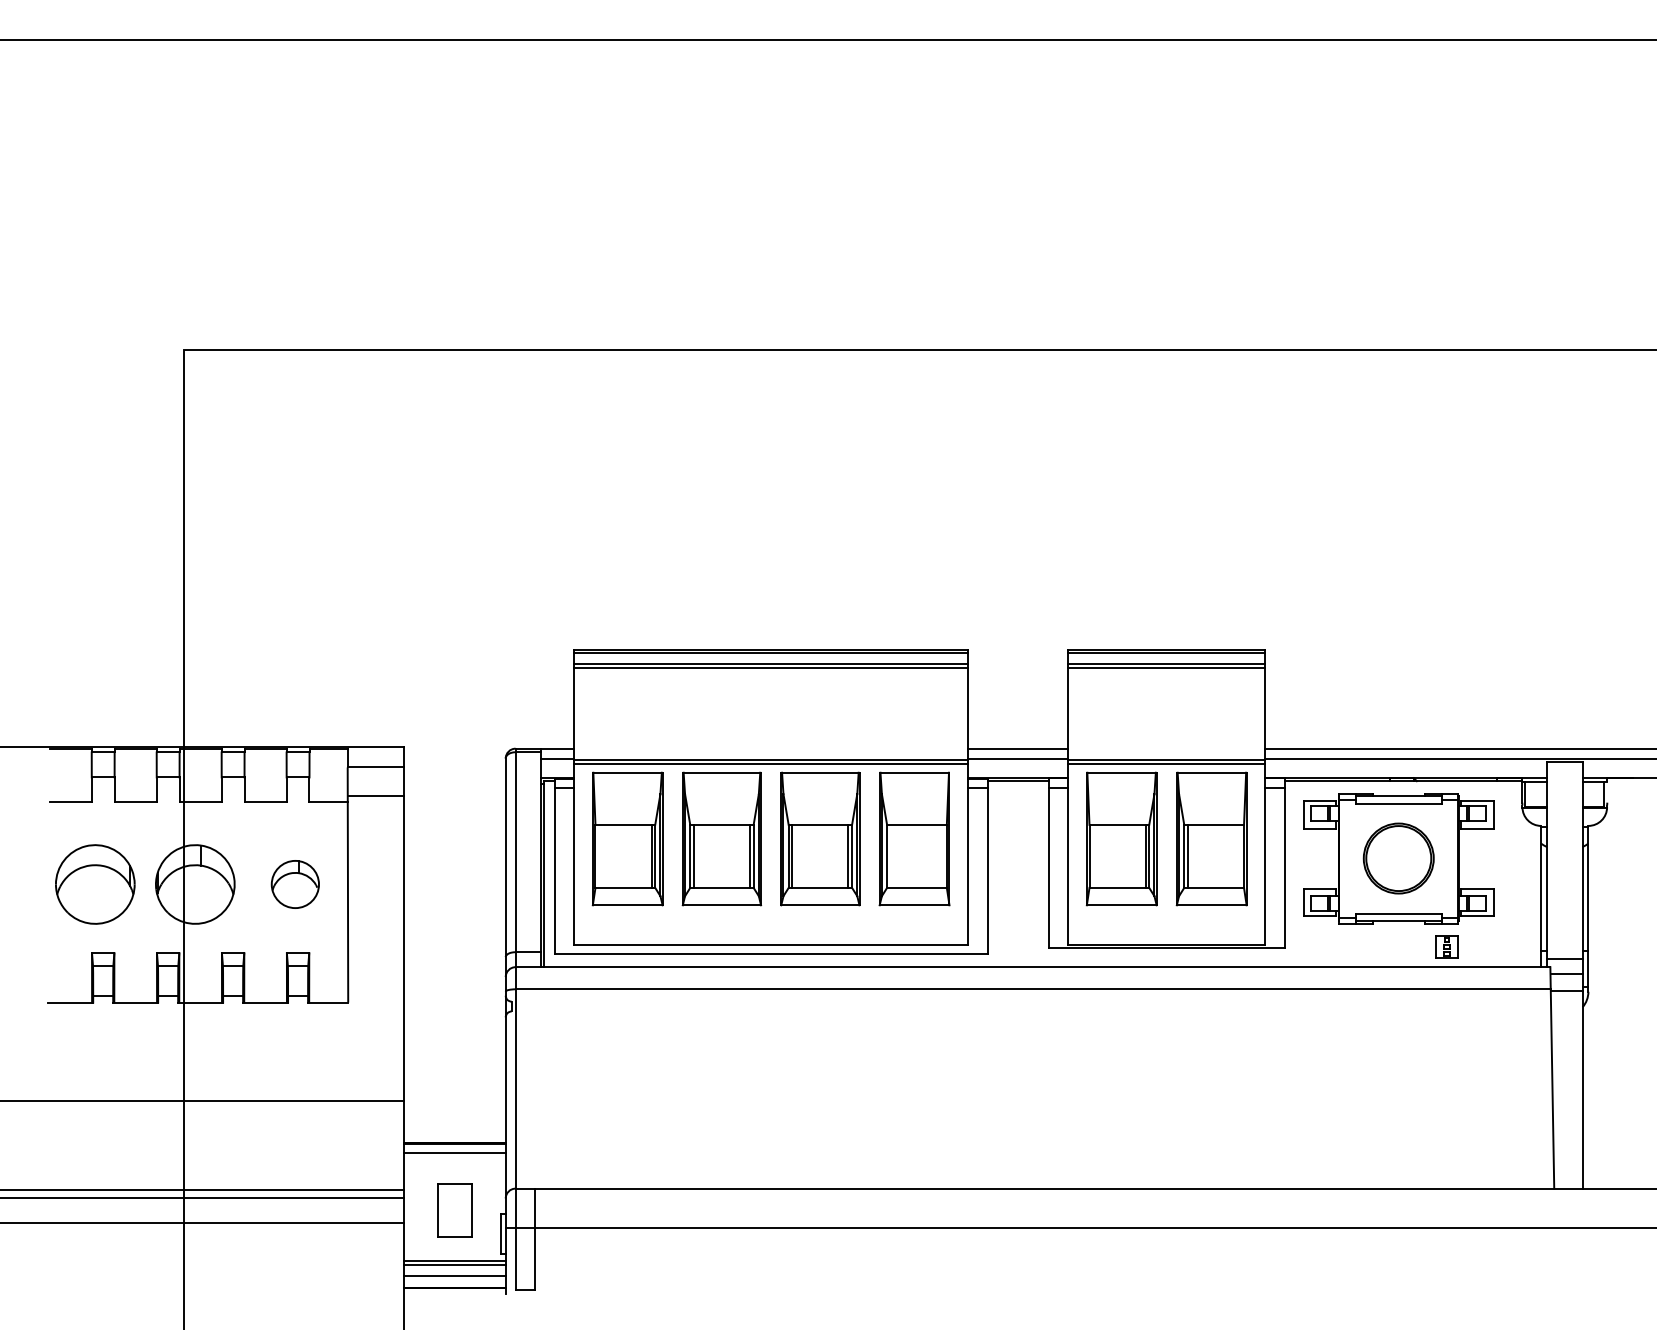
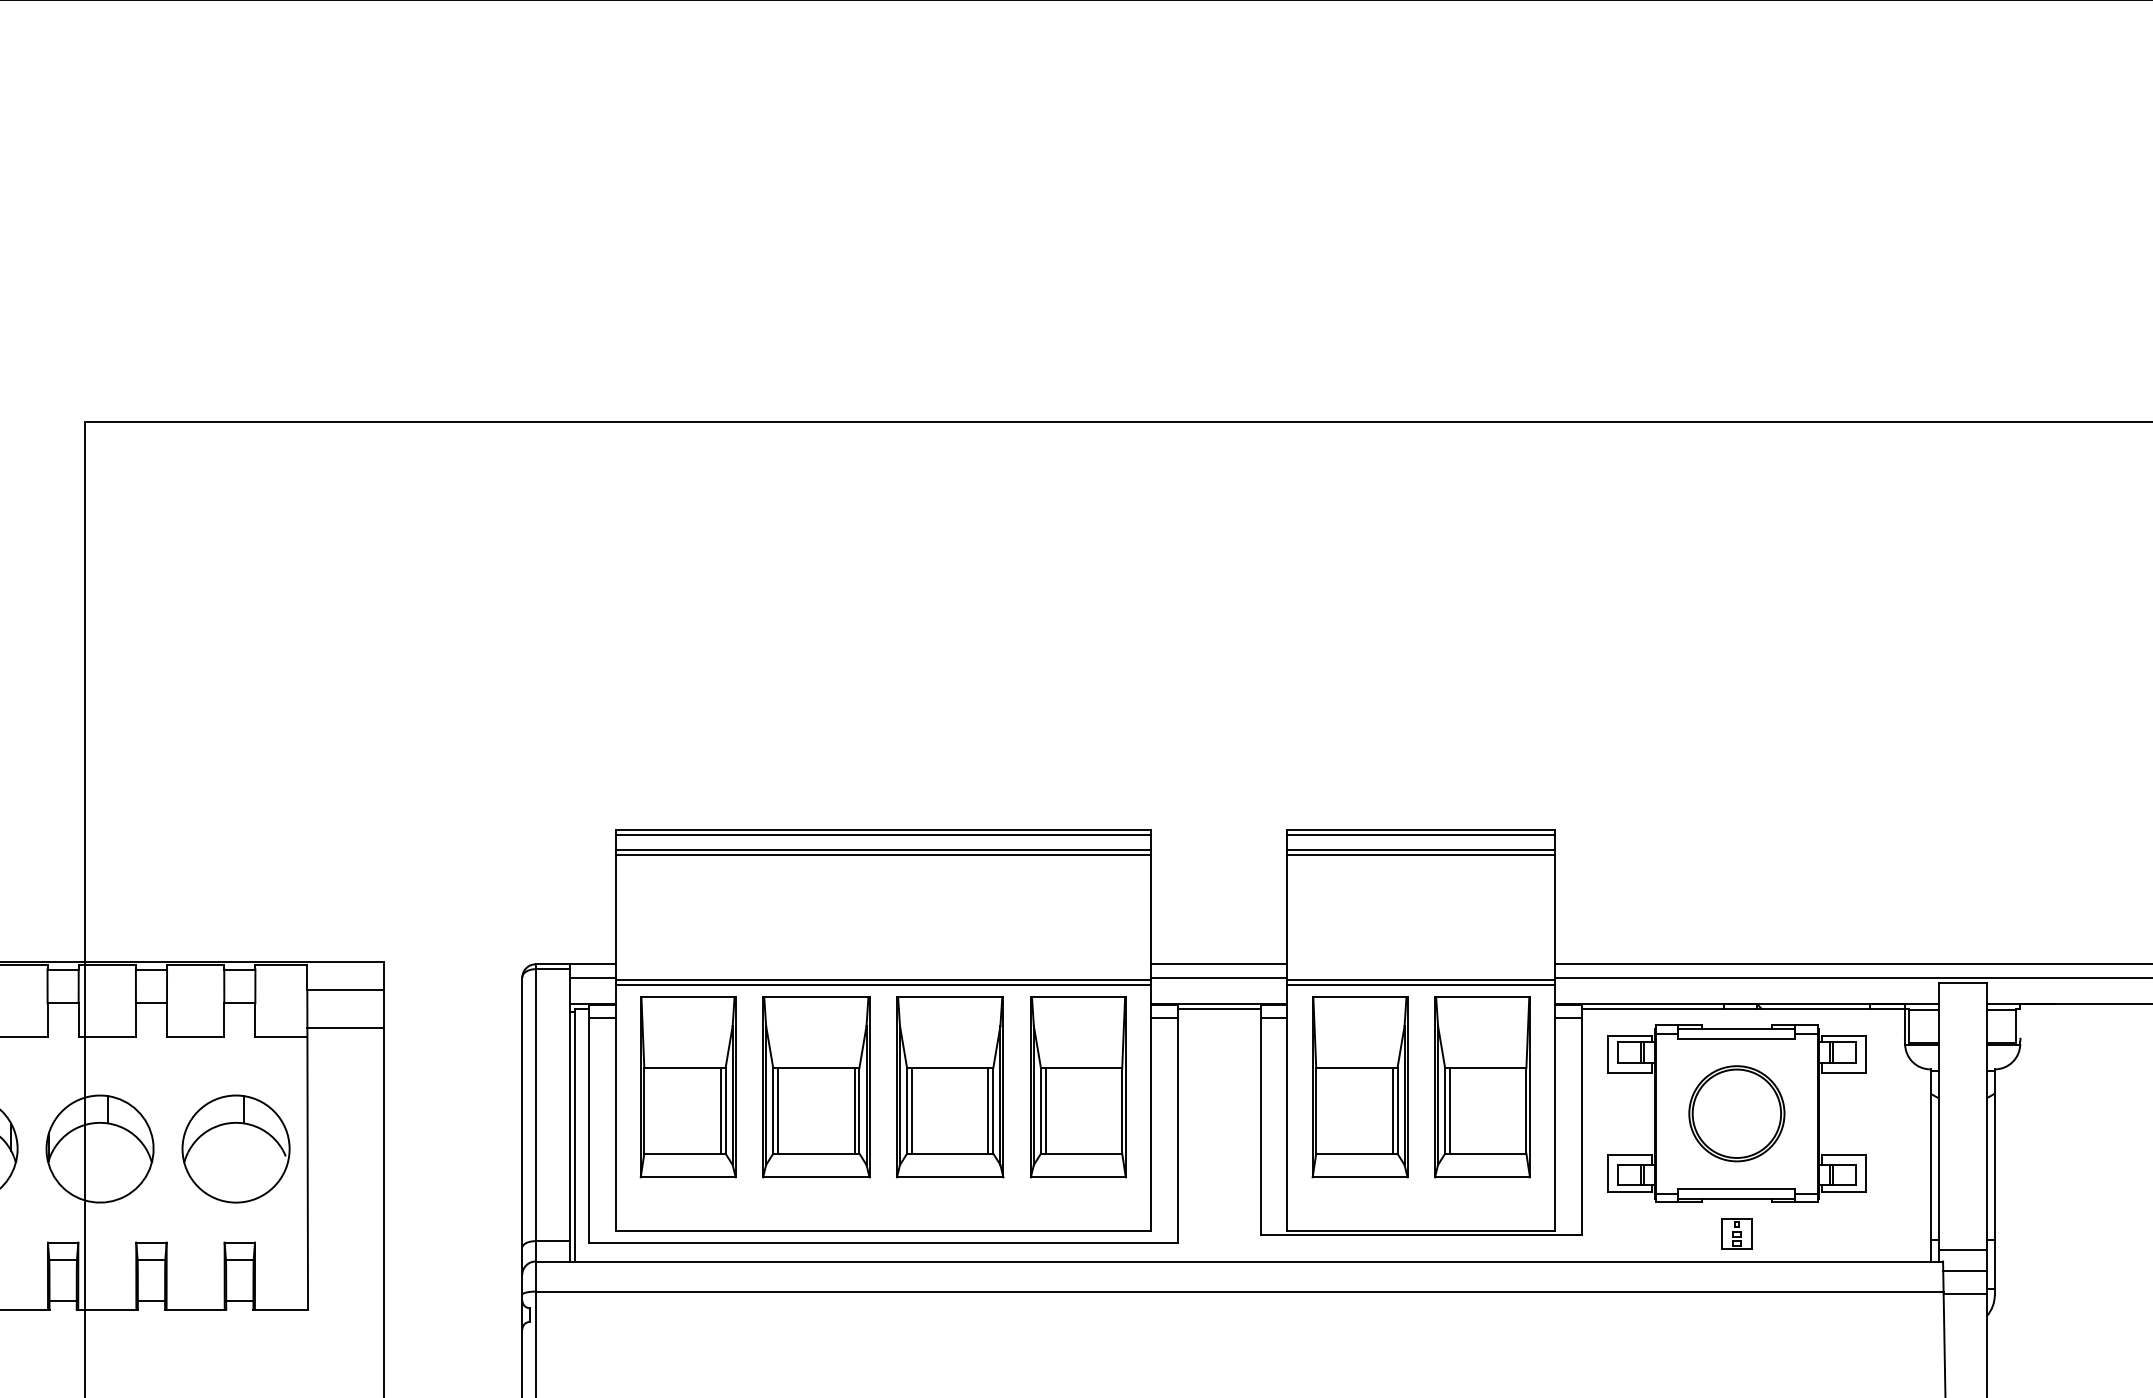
line: (890, 855) -> (1045, 1109), added
part: (295, 884) -> (236, 1149), size x1.67
part: (1446, 946) -> (1736, 1233), moved

